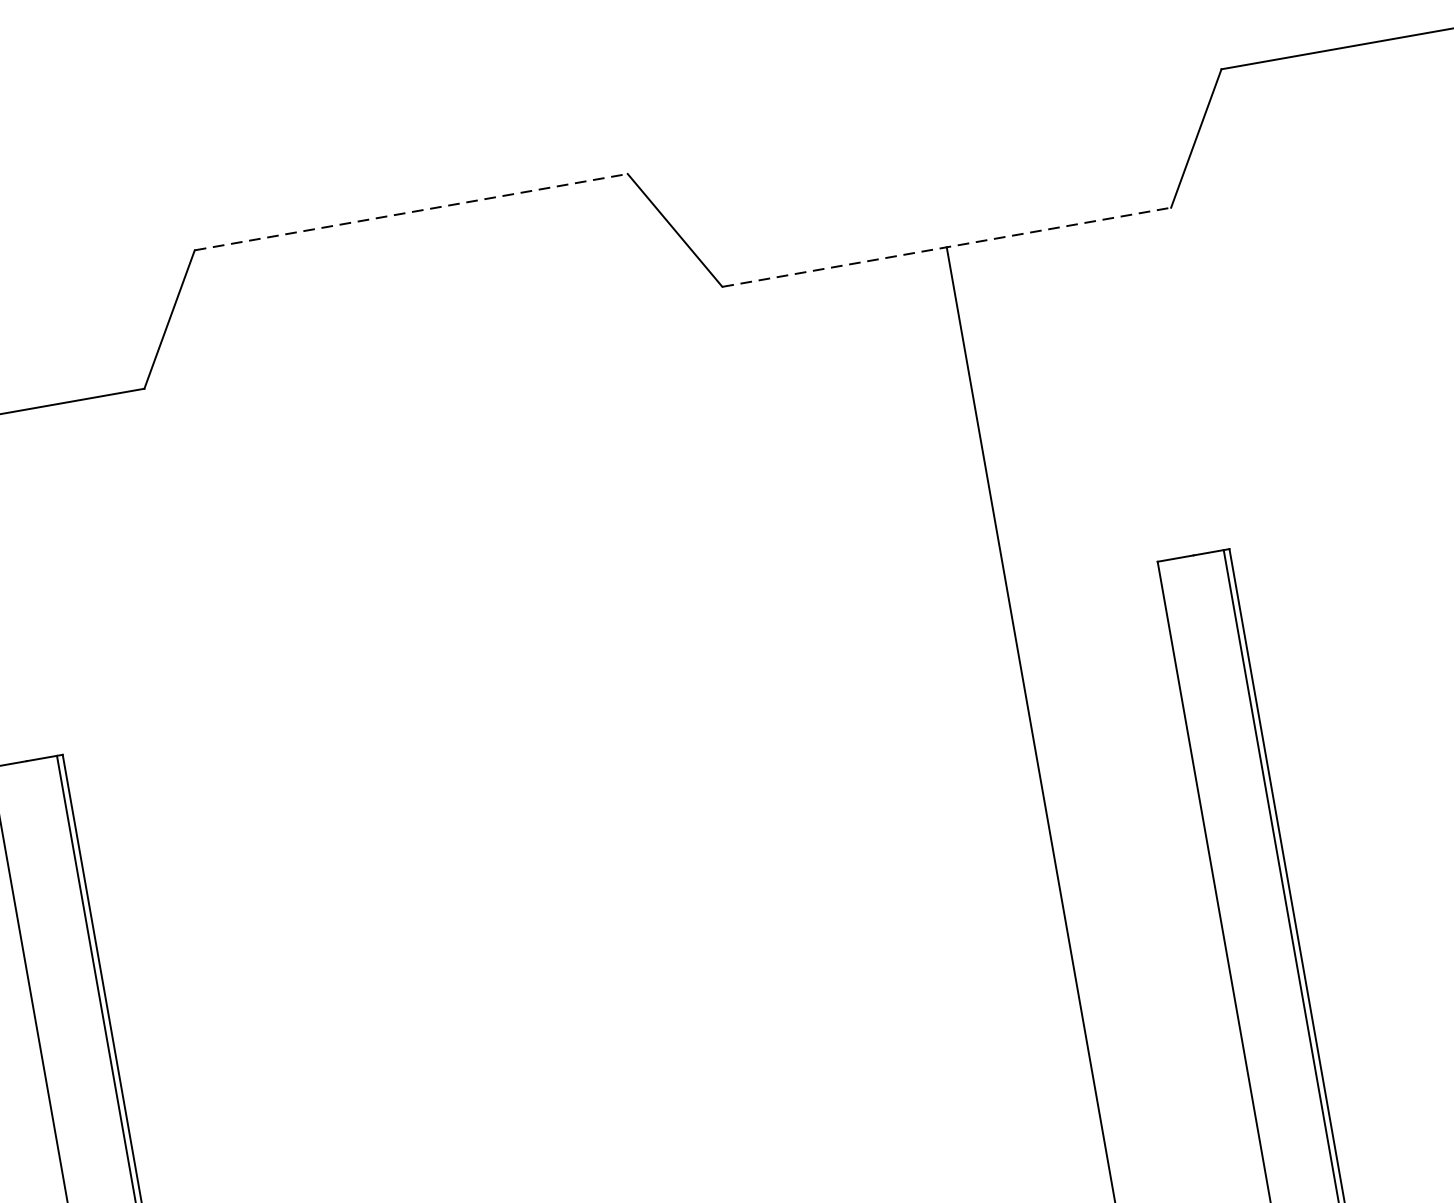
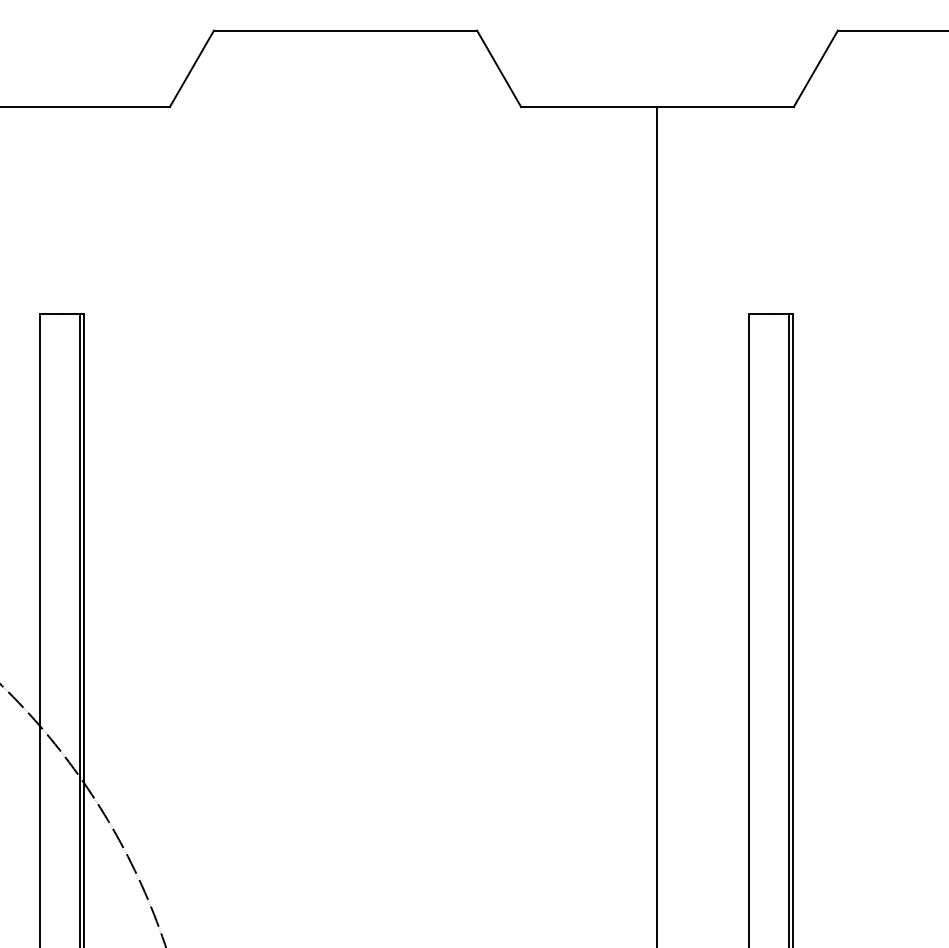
line: (411, 211) -> (345, 30), dashed -> solid
line: (946, 246) -> (657, 106), dashed -> solid

